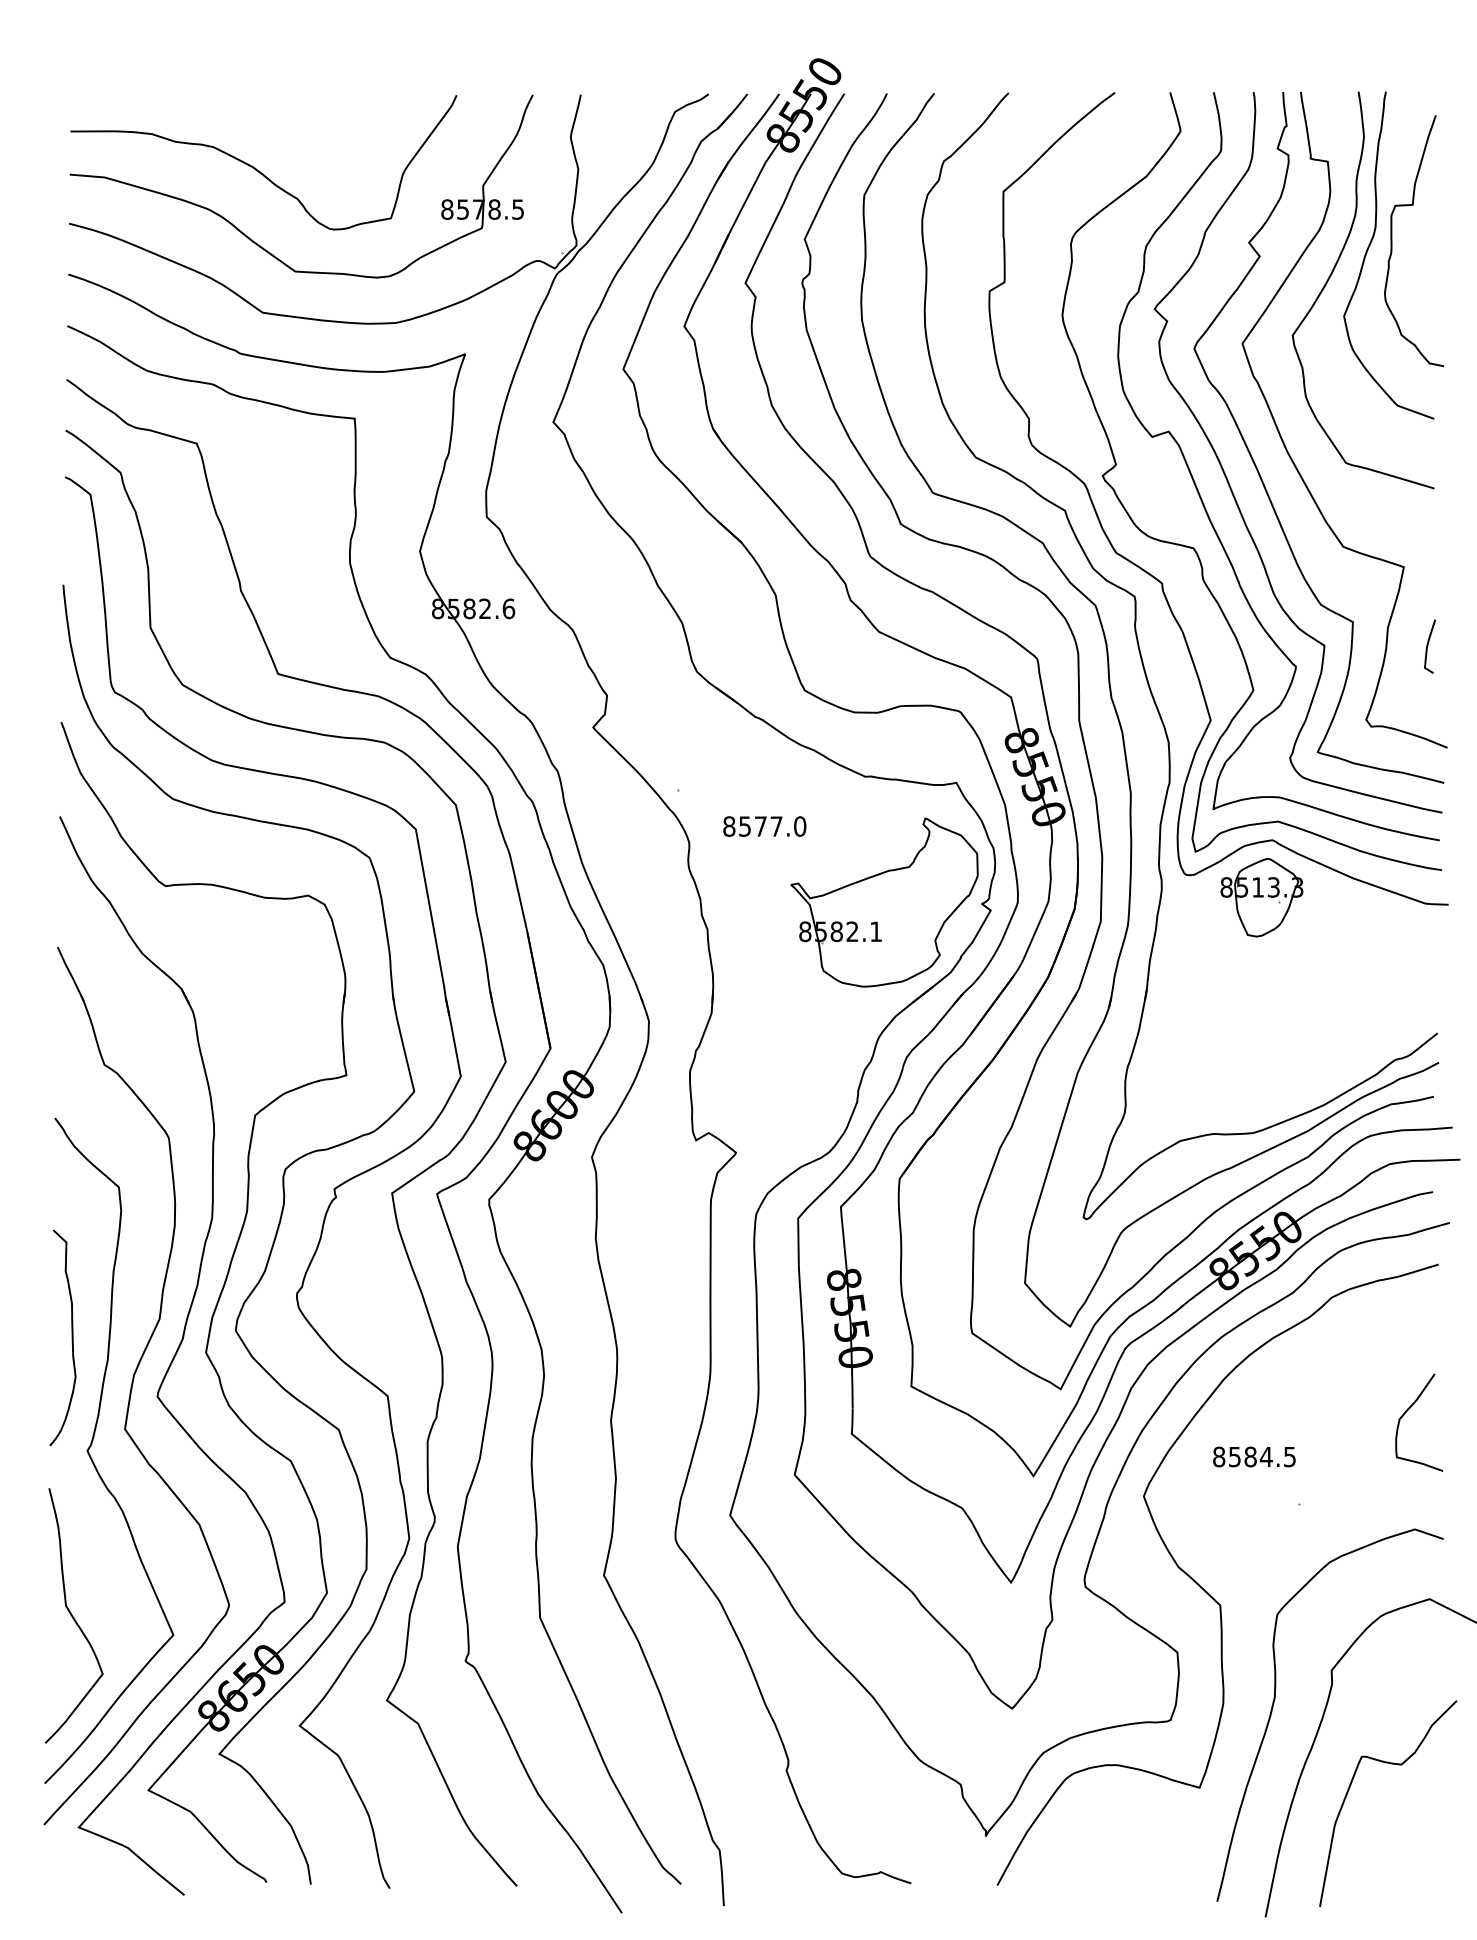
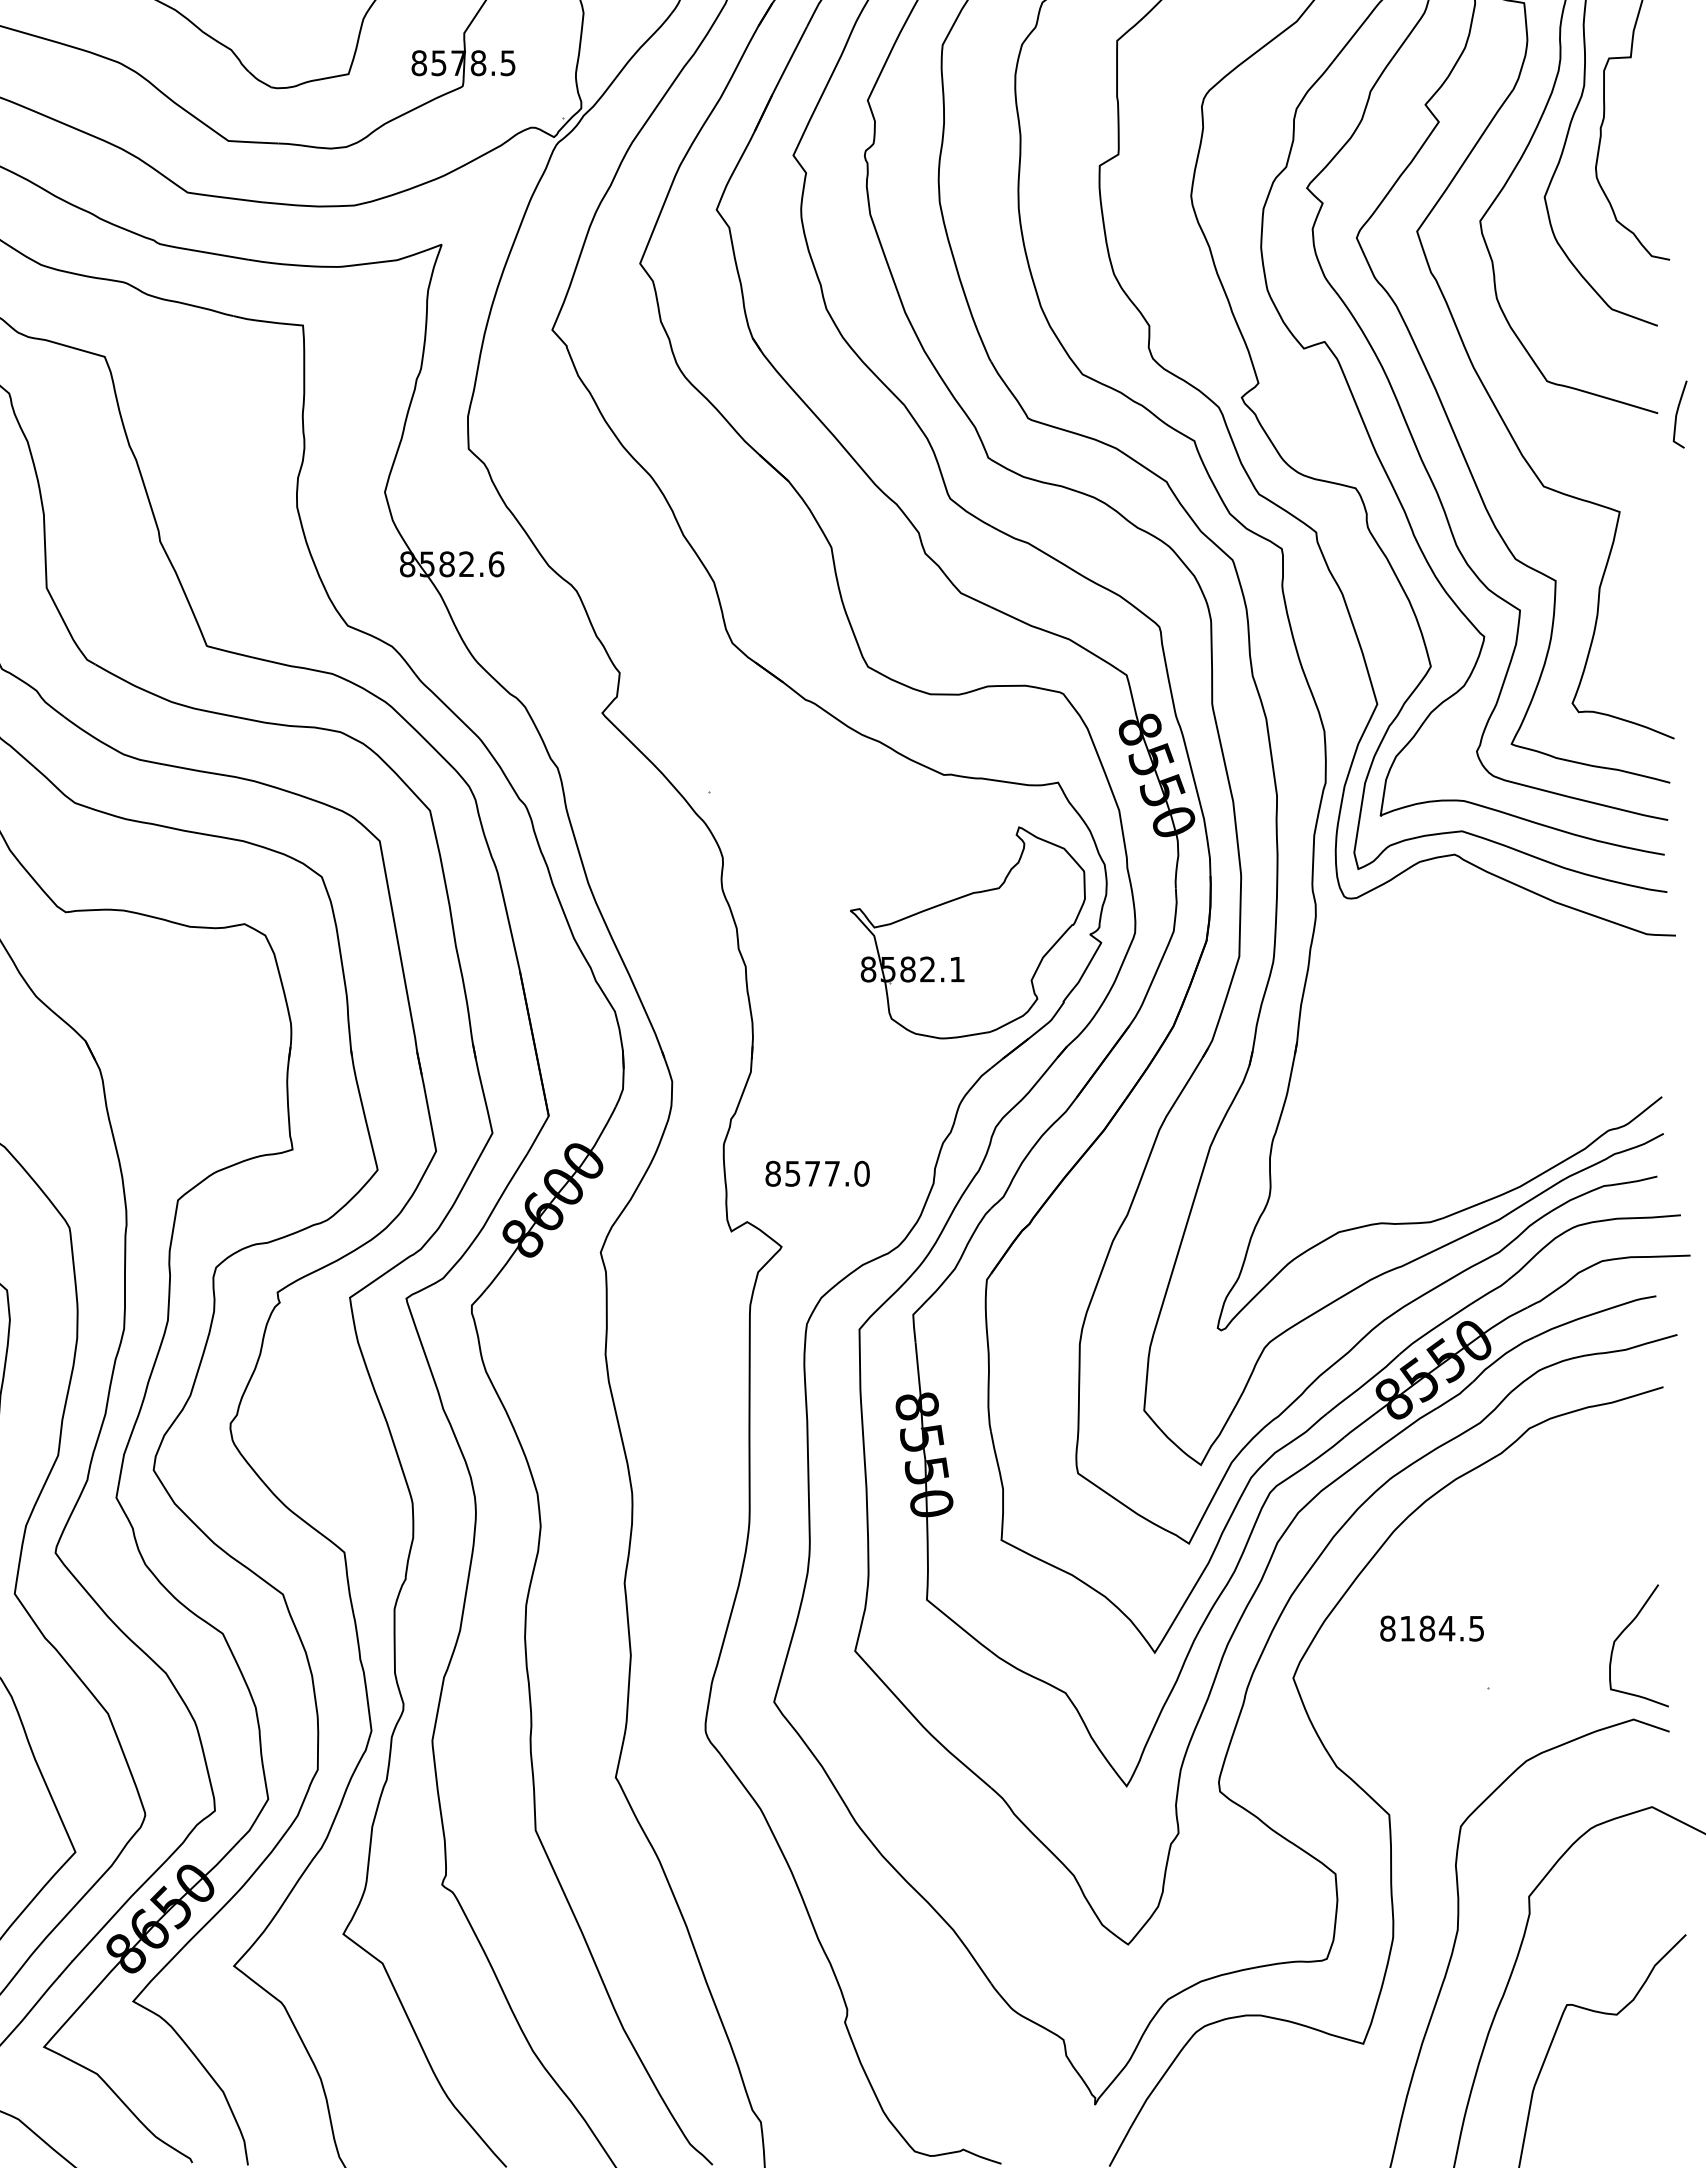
curve: (1428, 646) -> (1678, 414), moved
text: (764, 826) -> (817, 1173), moved
part: (1261, 897) -> (1441, 926), removed
curve: (1408, 1410) -> (1625, 1630), moved
text: (1234, 1457) -> (1407, 1629), 8584.5 -> 8184.5

